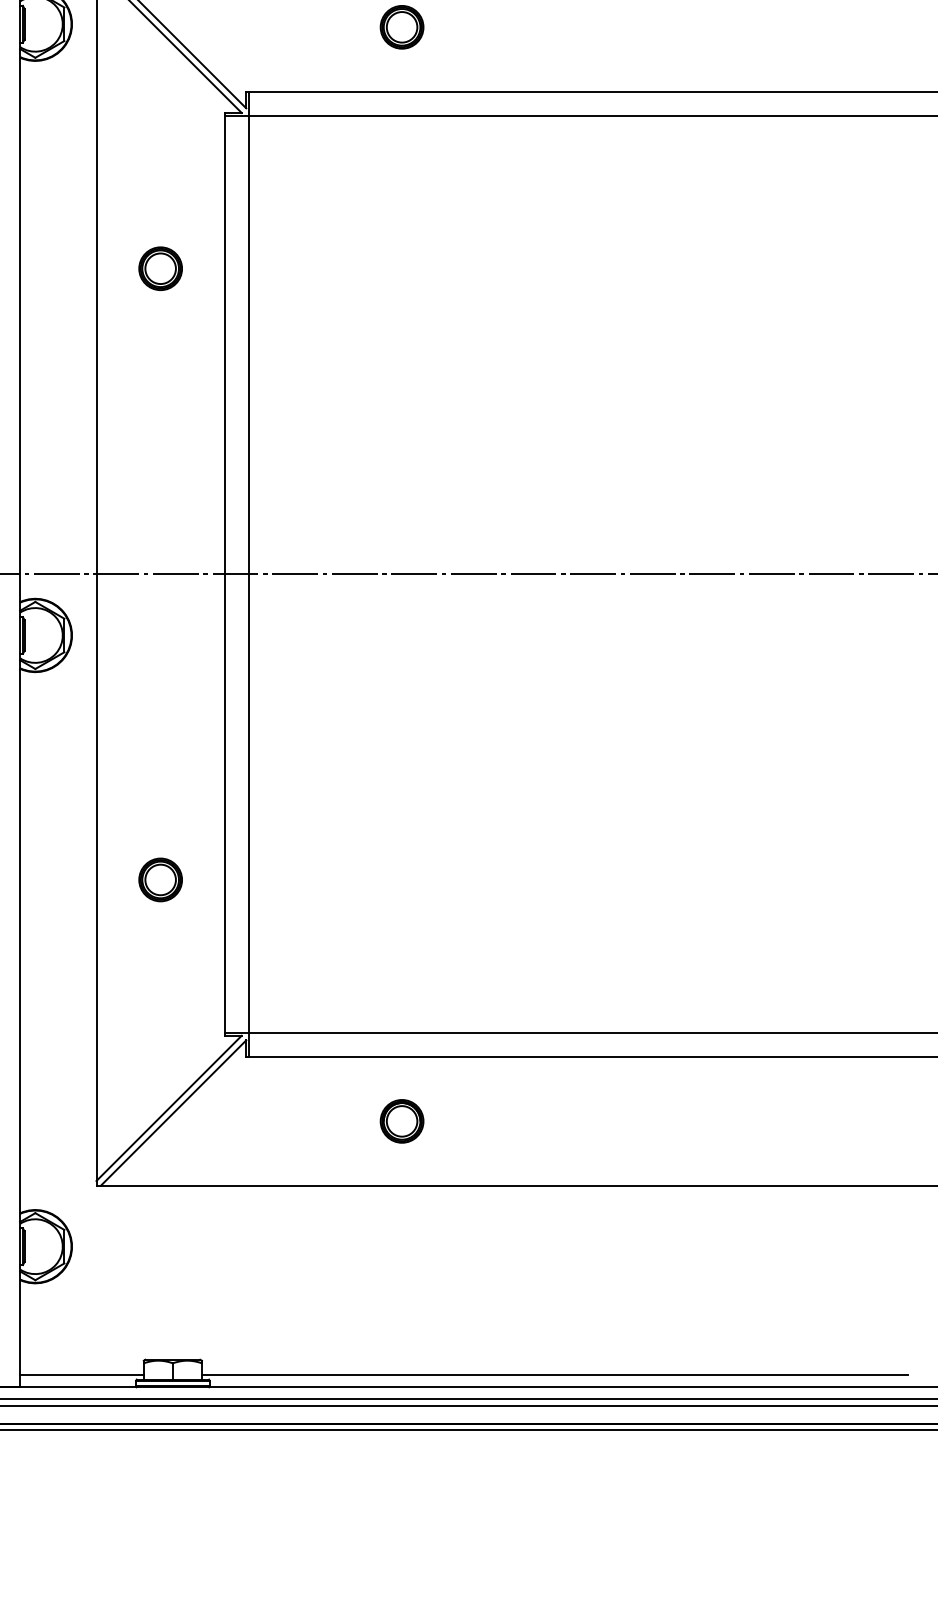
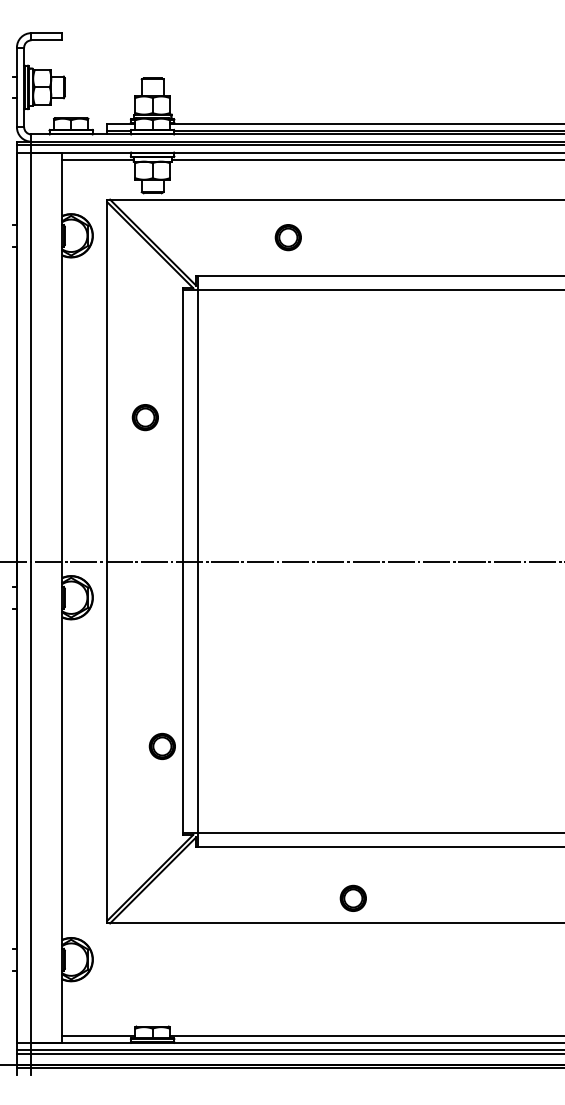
part: (159, 268) -> (144, 417), moved
part: (159, 878) -> (161, 745), moved
part: (400, 1119) -> (352, 897), moved

